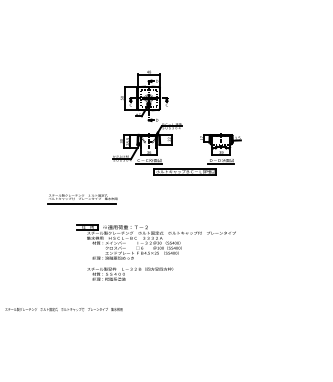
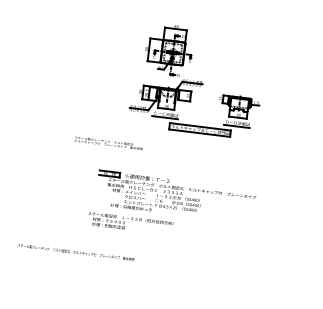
part: (176, 122) -> (197, 79), moved
line: (81, 203) -> (106, 149), removed
text: (130, 273) -> (130, 222), moved

